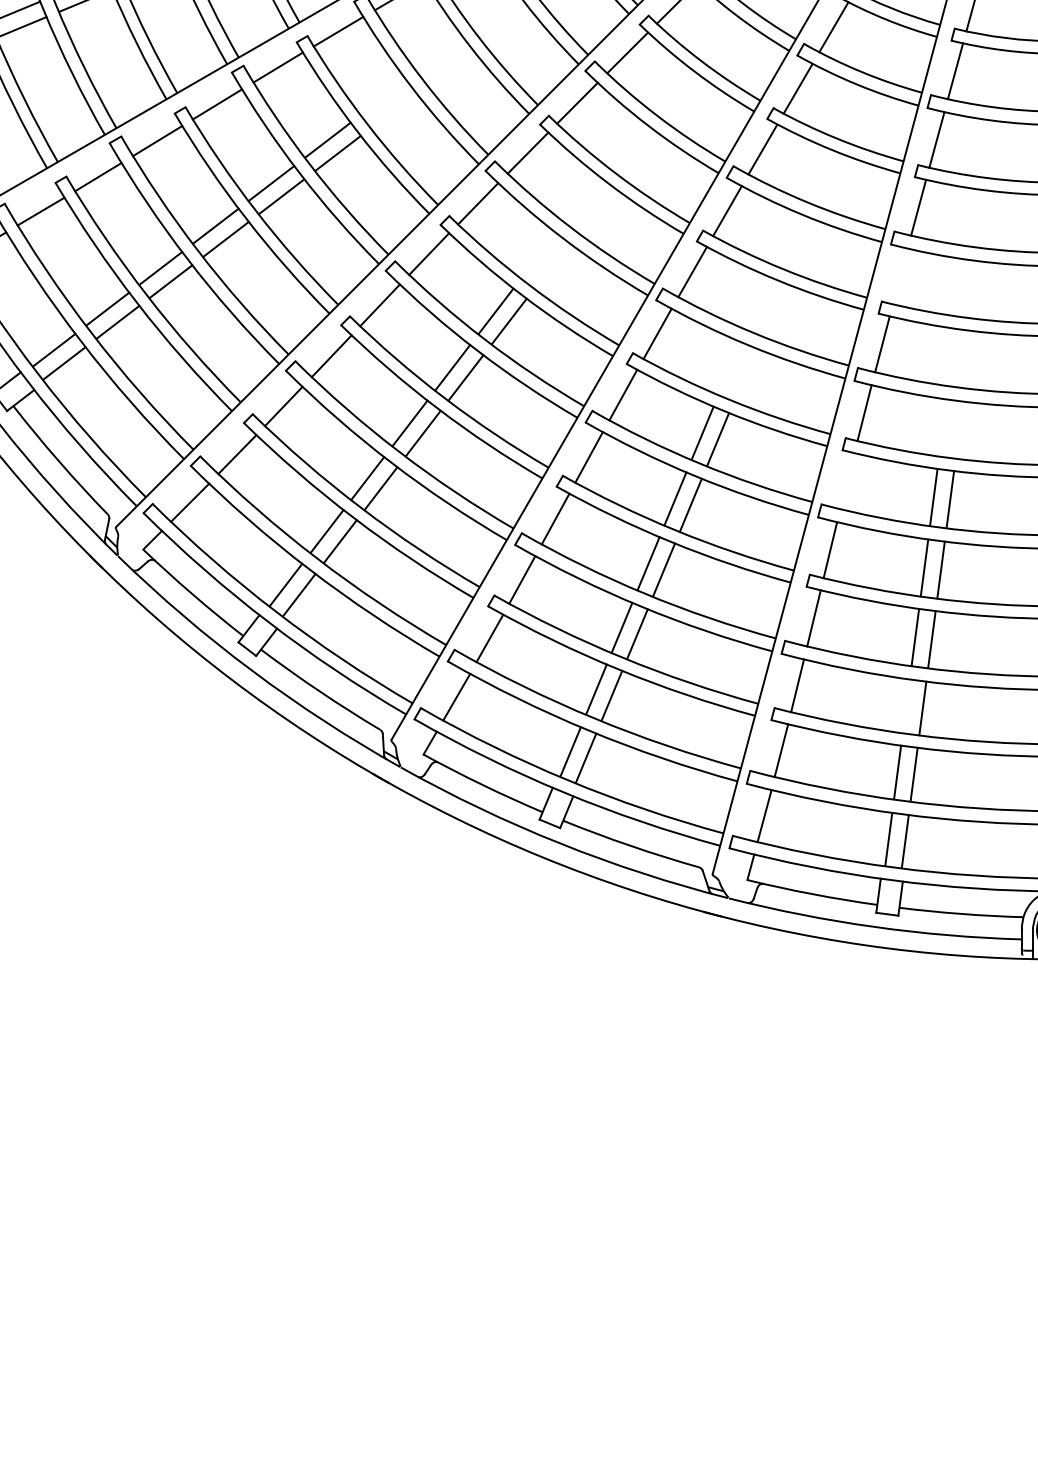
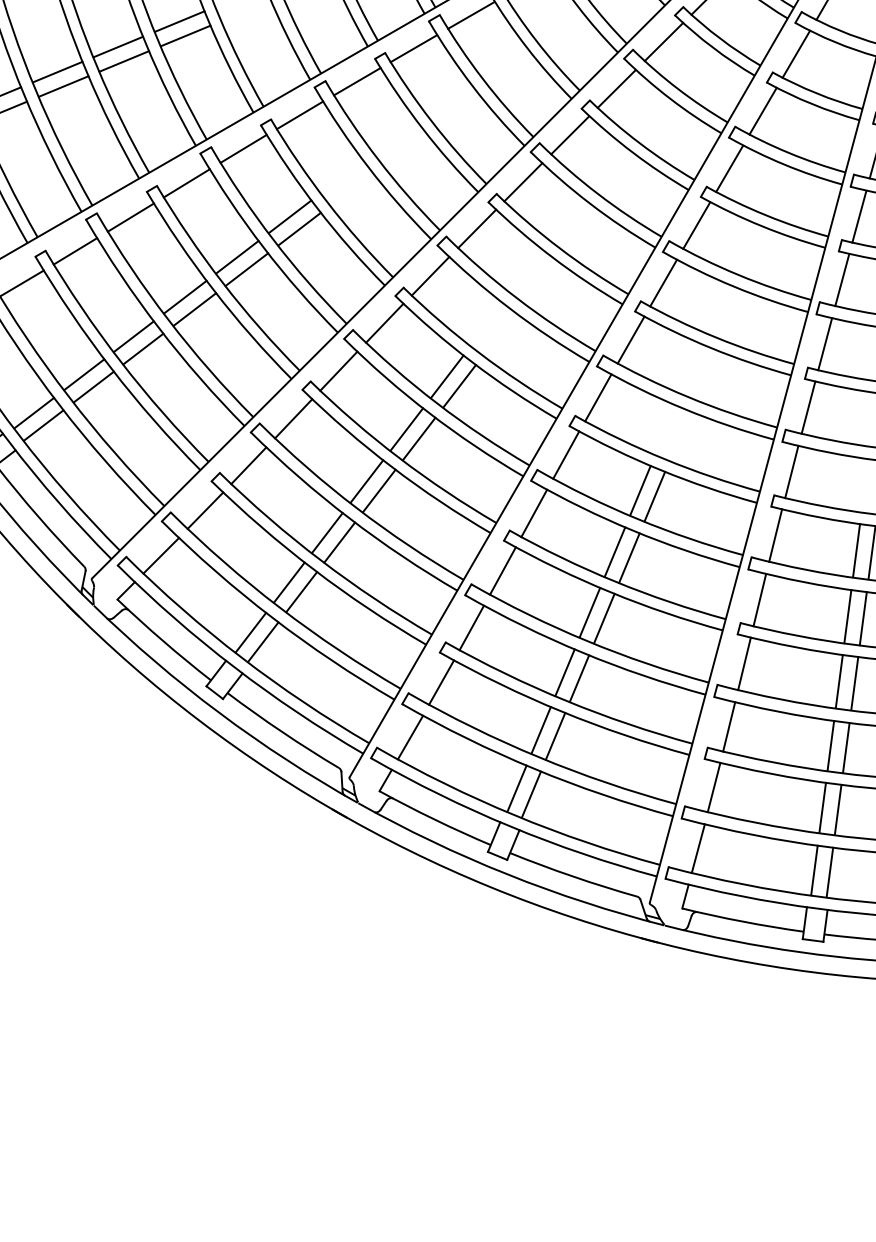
line: (899, 276) -> (824, 344), added
line: (847, 481) -> (775, 535), added
line: (905, 706) -> (830, 746), added

